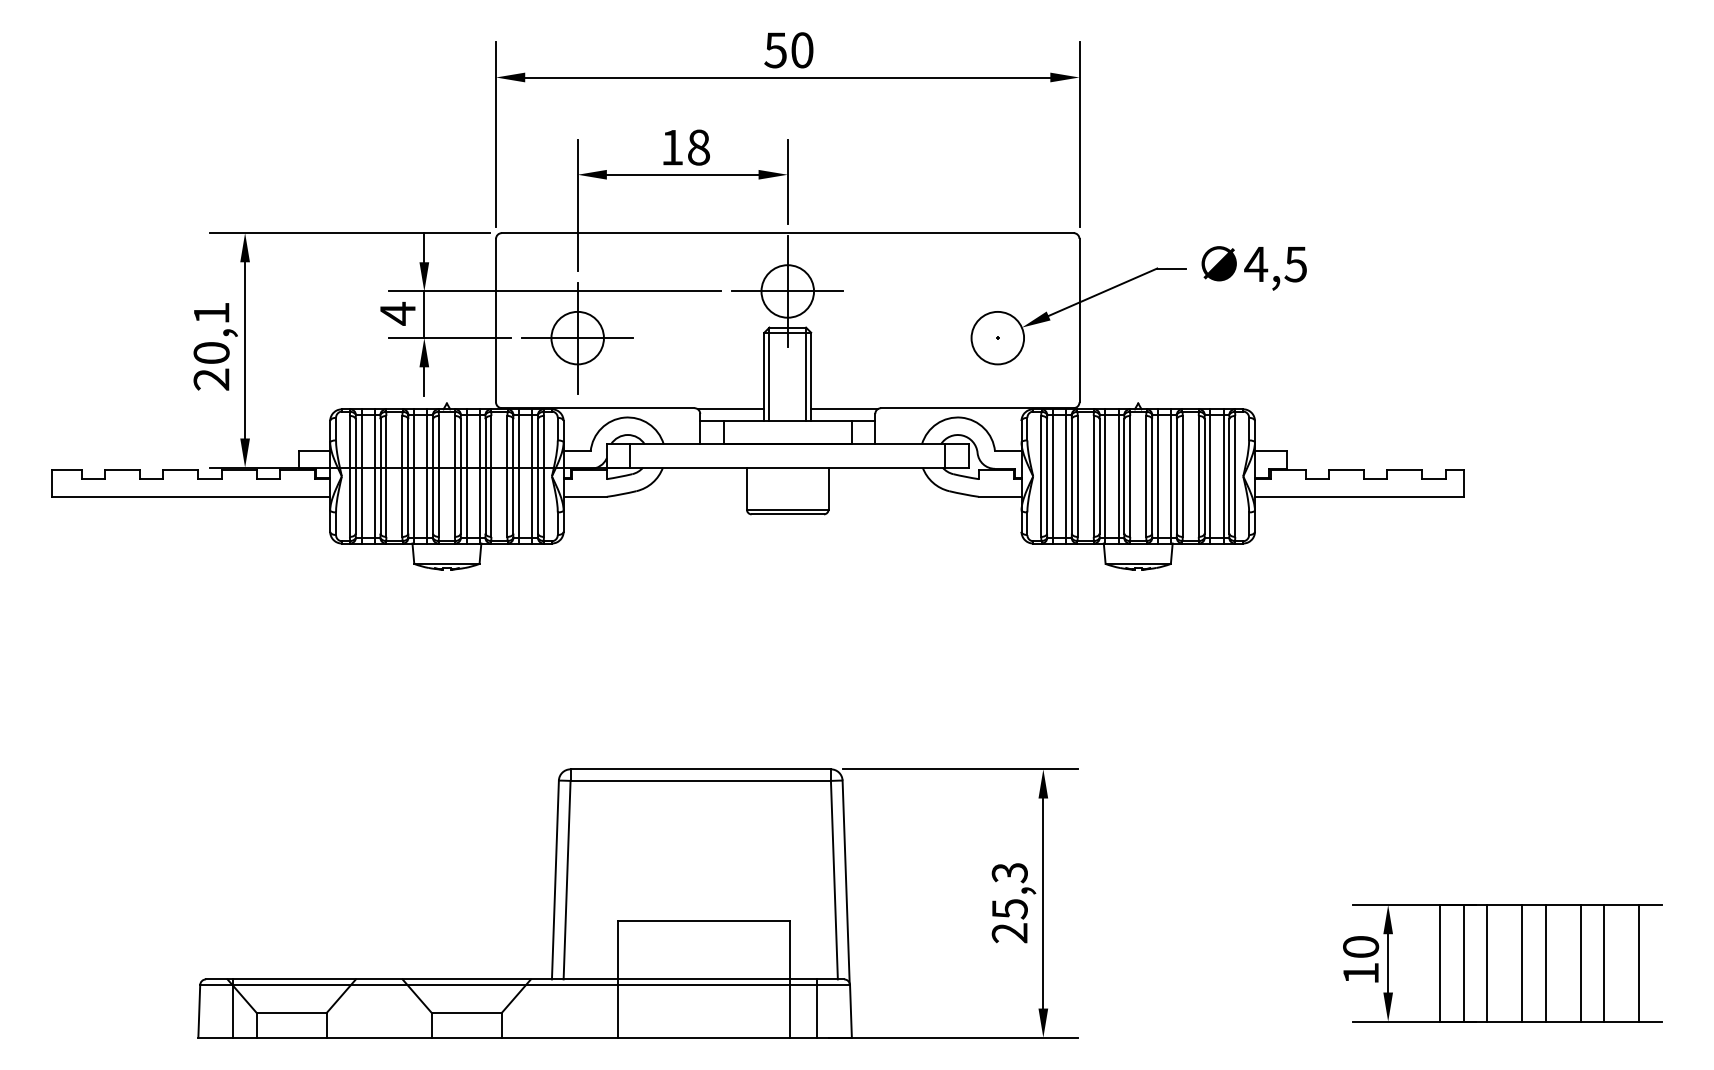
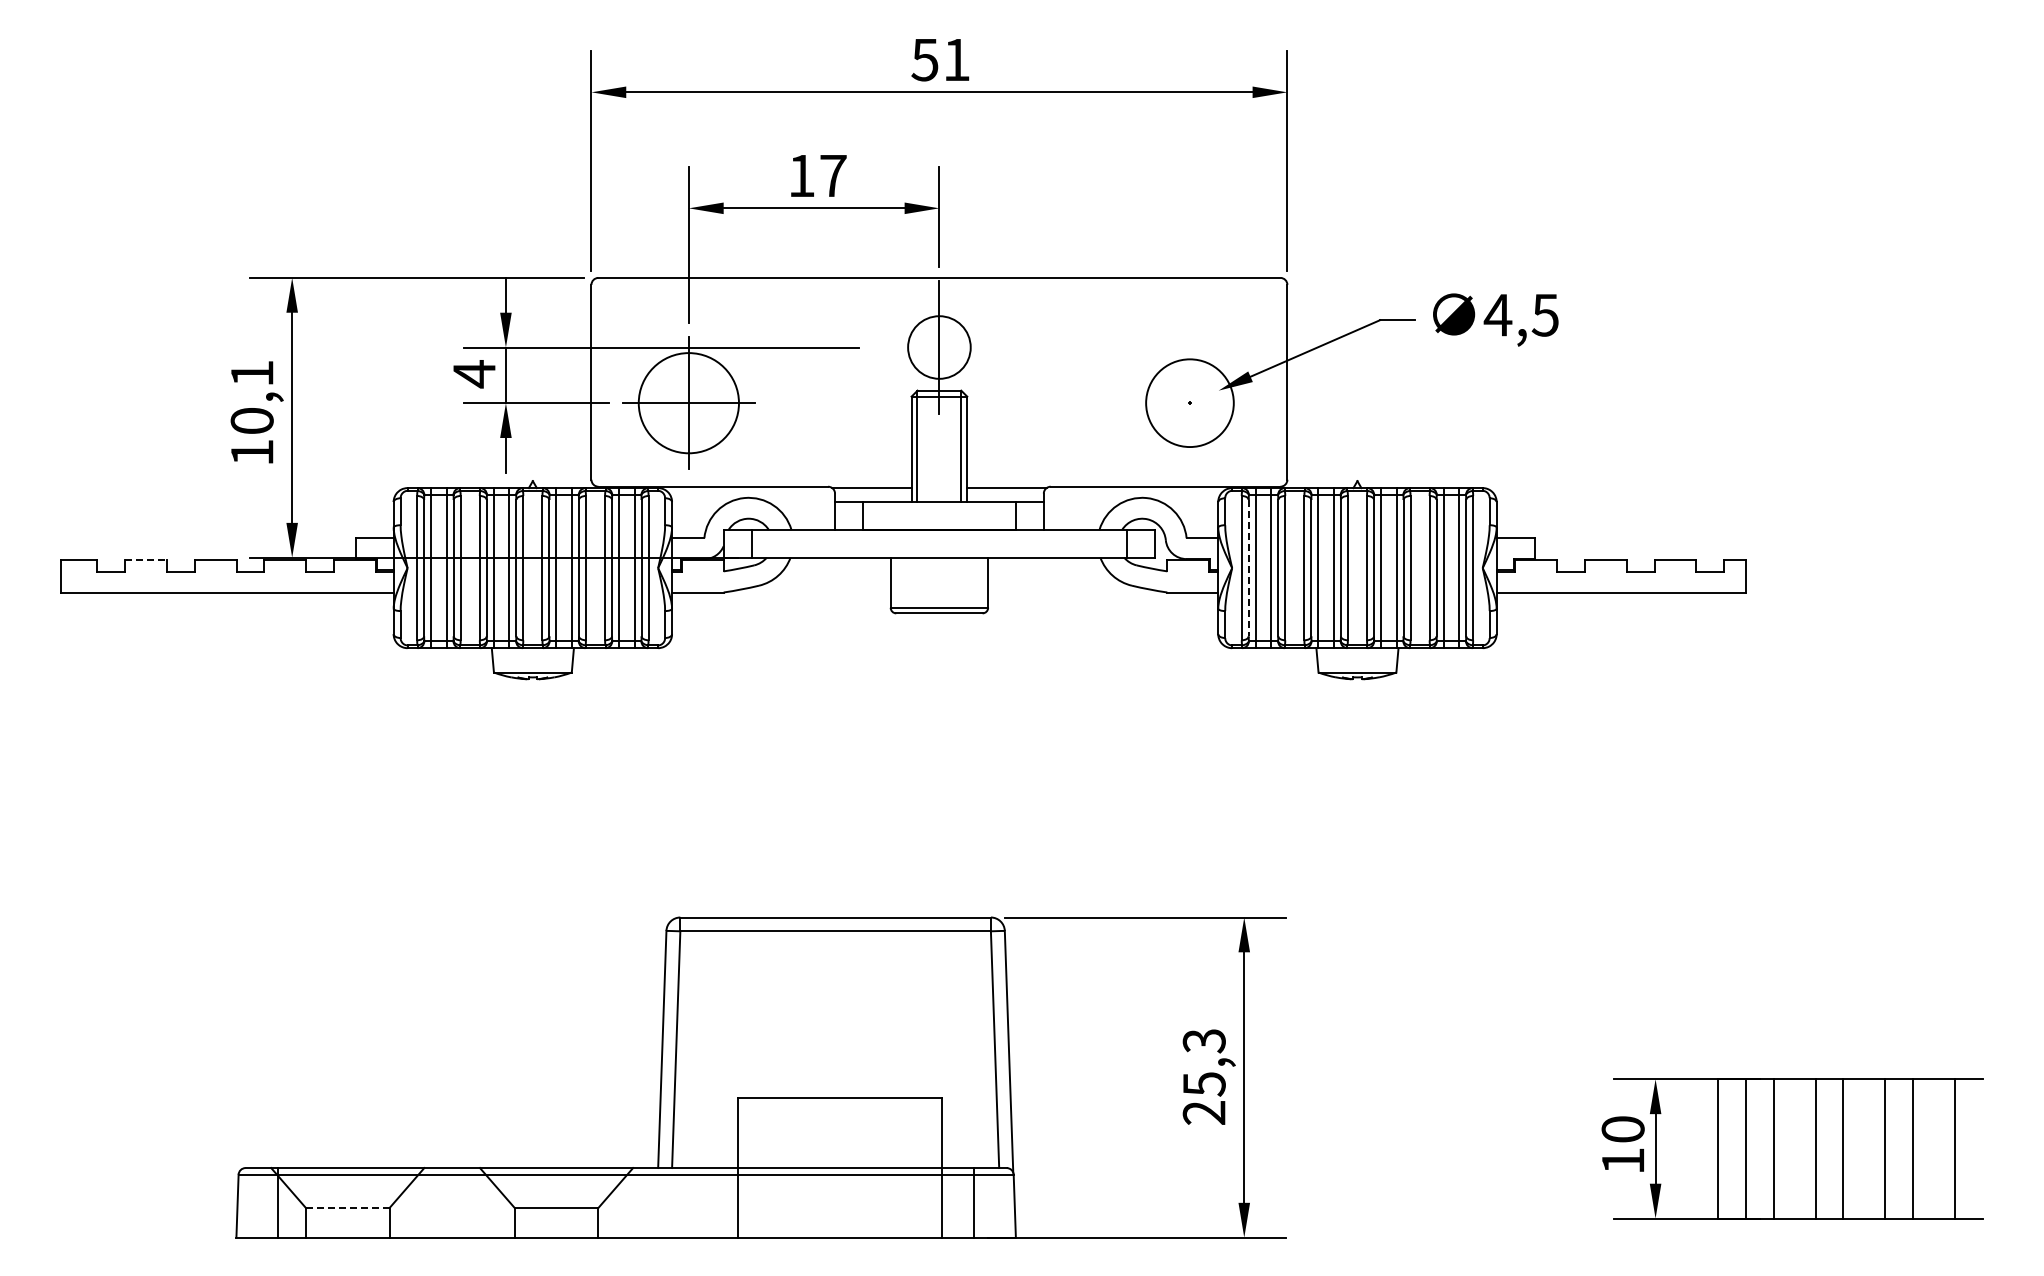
text: (802, 49) -> (956, 59), 50 -> 51
text: (698, 147) -> (833, 175), 18 -> 17
line: (787, 291) -> (939, 347), removed
circle: (577, 337) -> (688, 402), size x1.6
circle: (997, 337) -> (1189, 402), size x1.4
text: (211, 379) -> (251, 452), 20,1 -> 10,1
line: (122, 470) -> (146, 560), solid -> dashed
line: (1046, 476) -> (1248, 568), solid -> dashed
line: (291, 1013) -> (347, 1208), solid -> dashed

